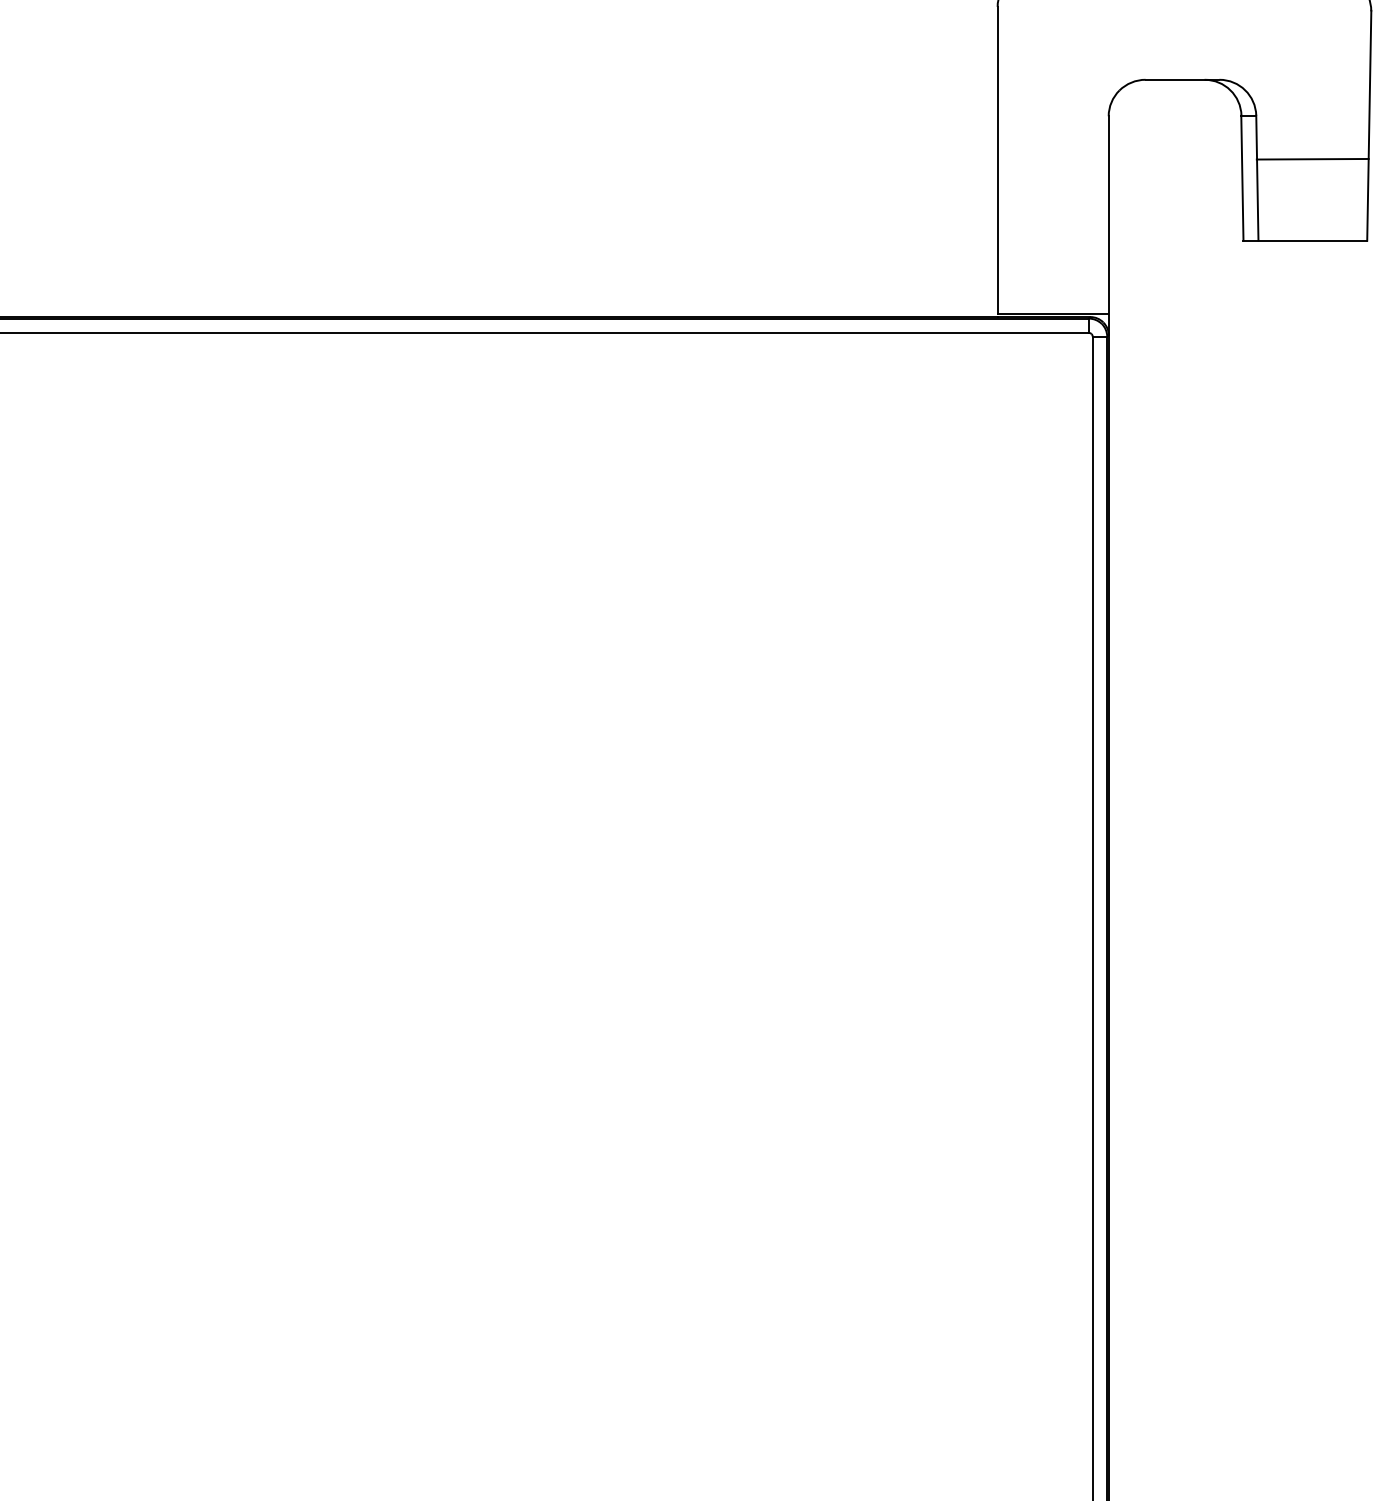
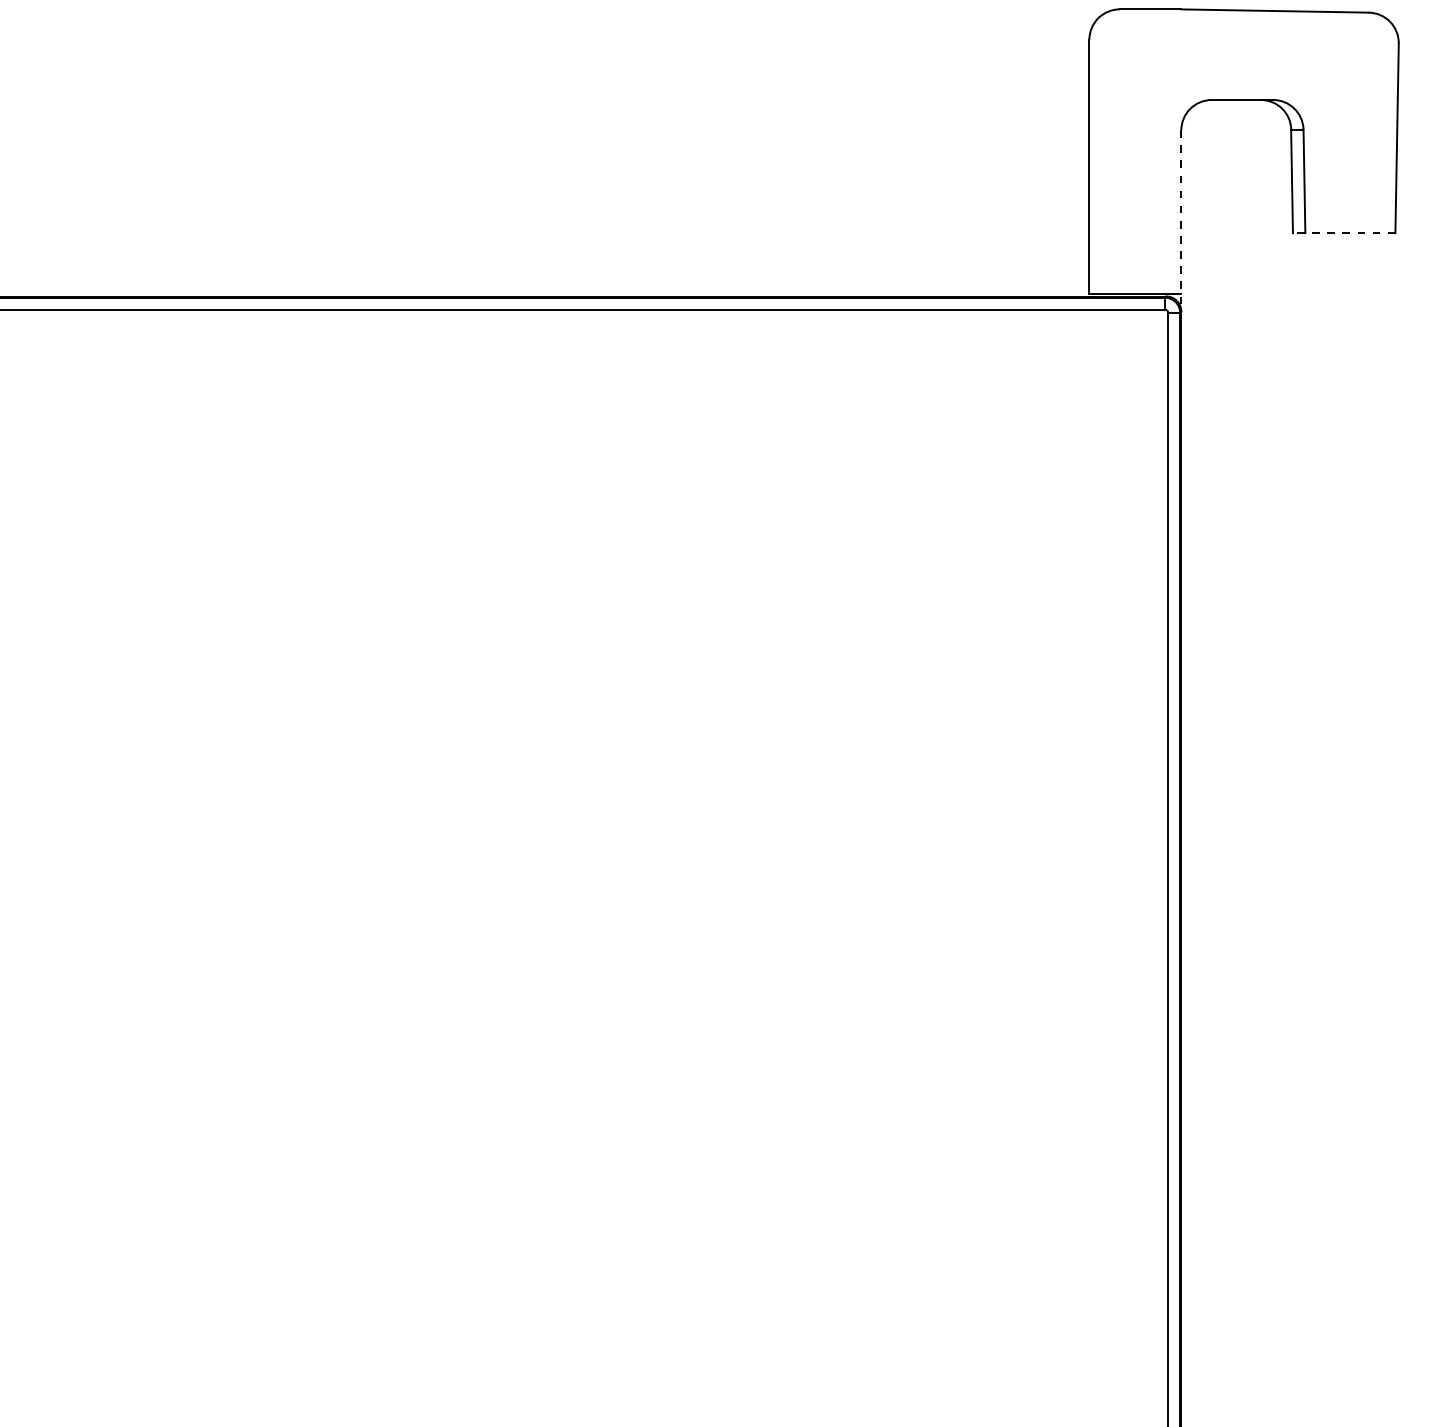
line: (1311, 158) -> (1349, 165), removed
line: (1108, 225) -> (1181, 220), solid -> dashed
line: (1304, 241) -> (1343, 233), solid -> dashed

